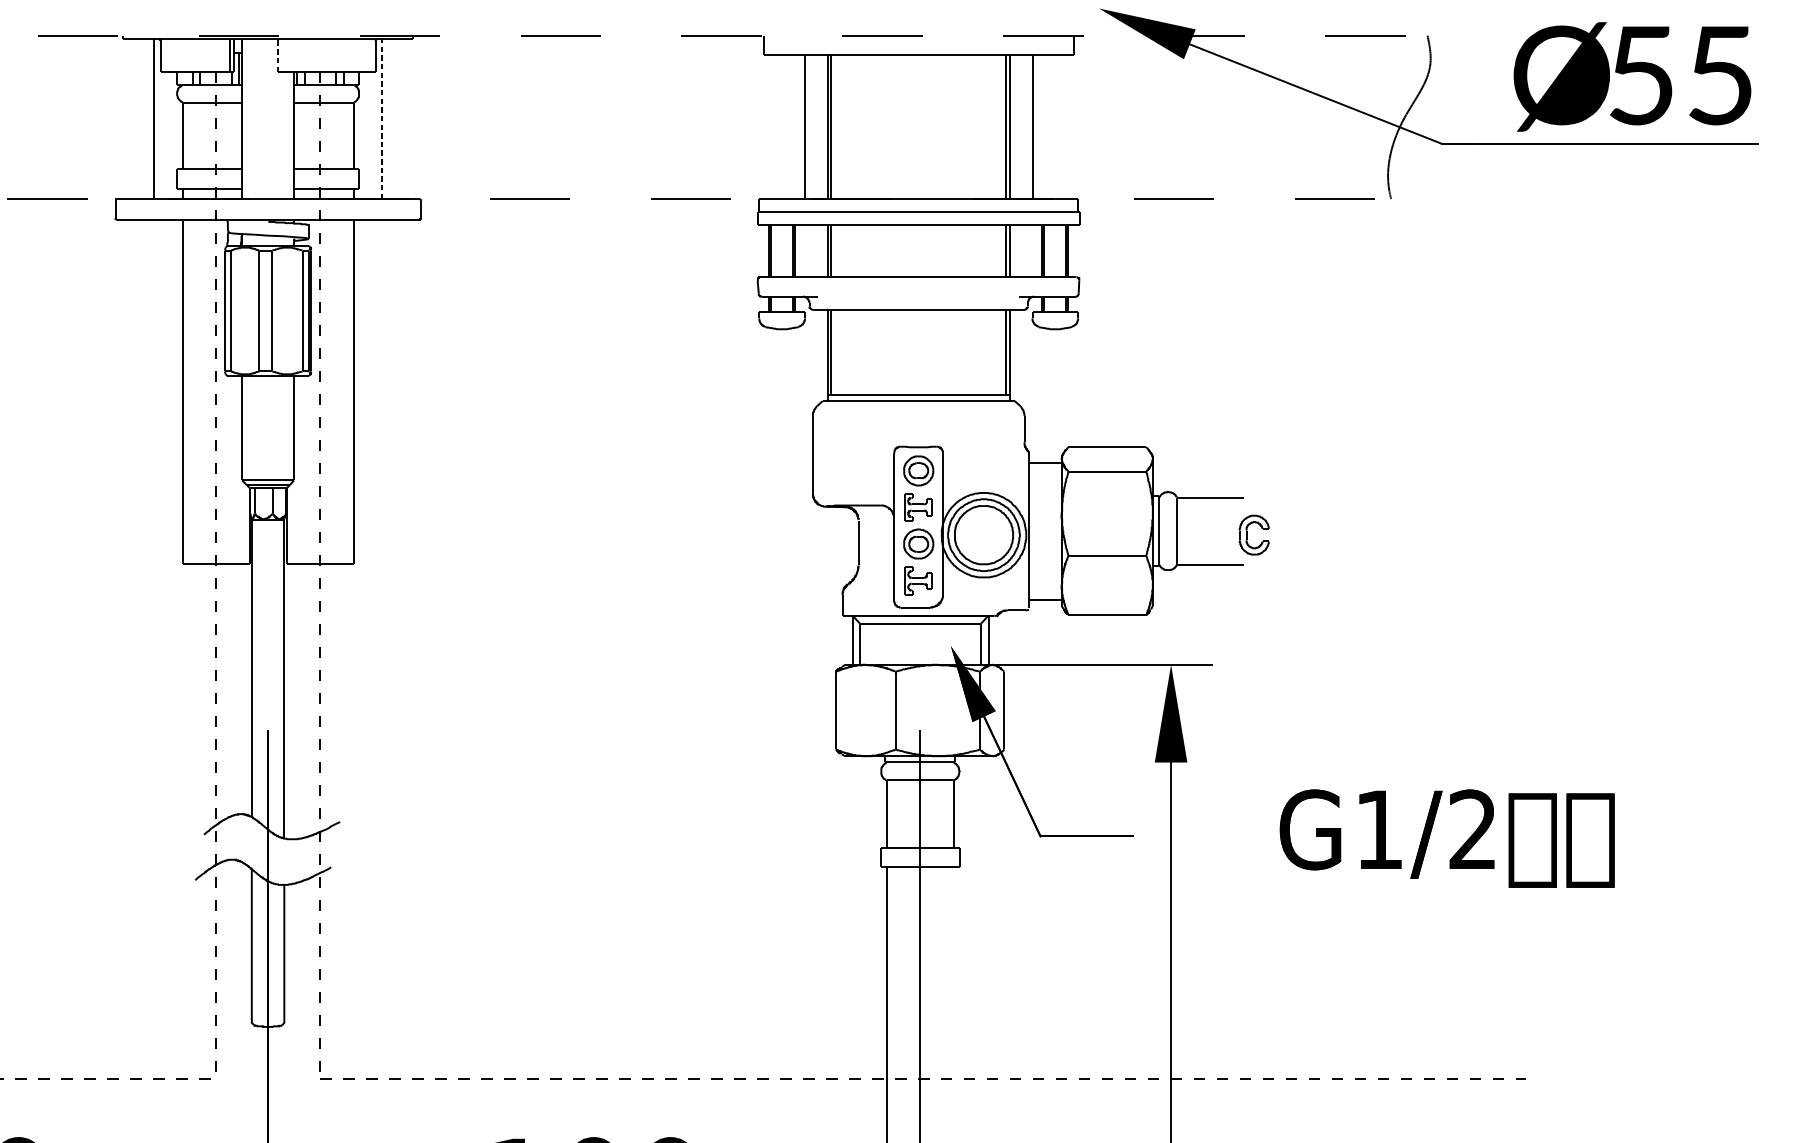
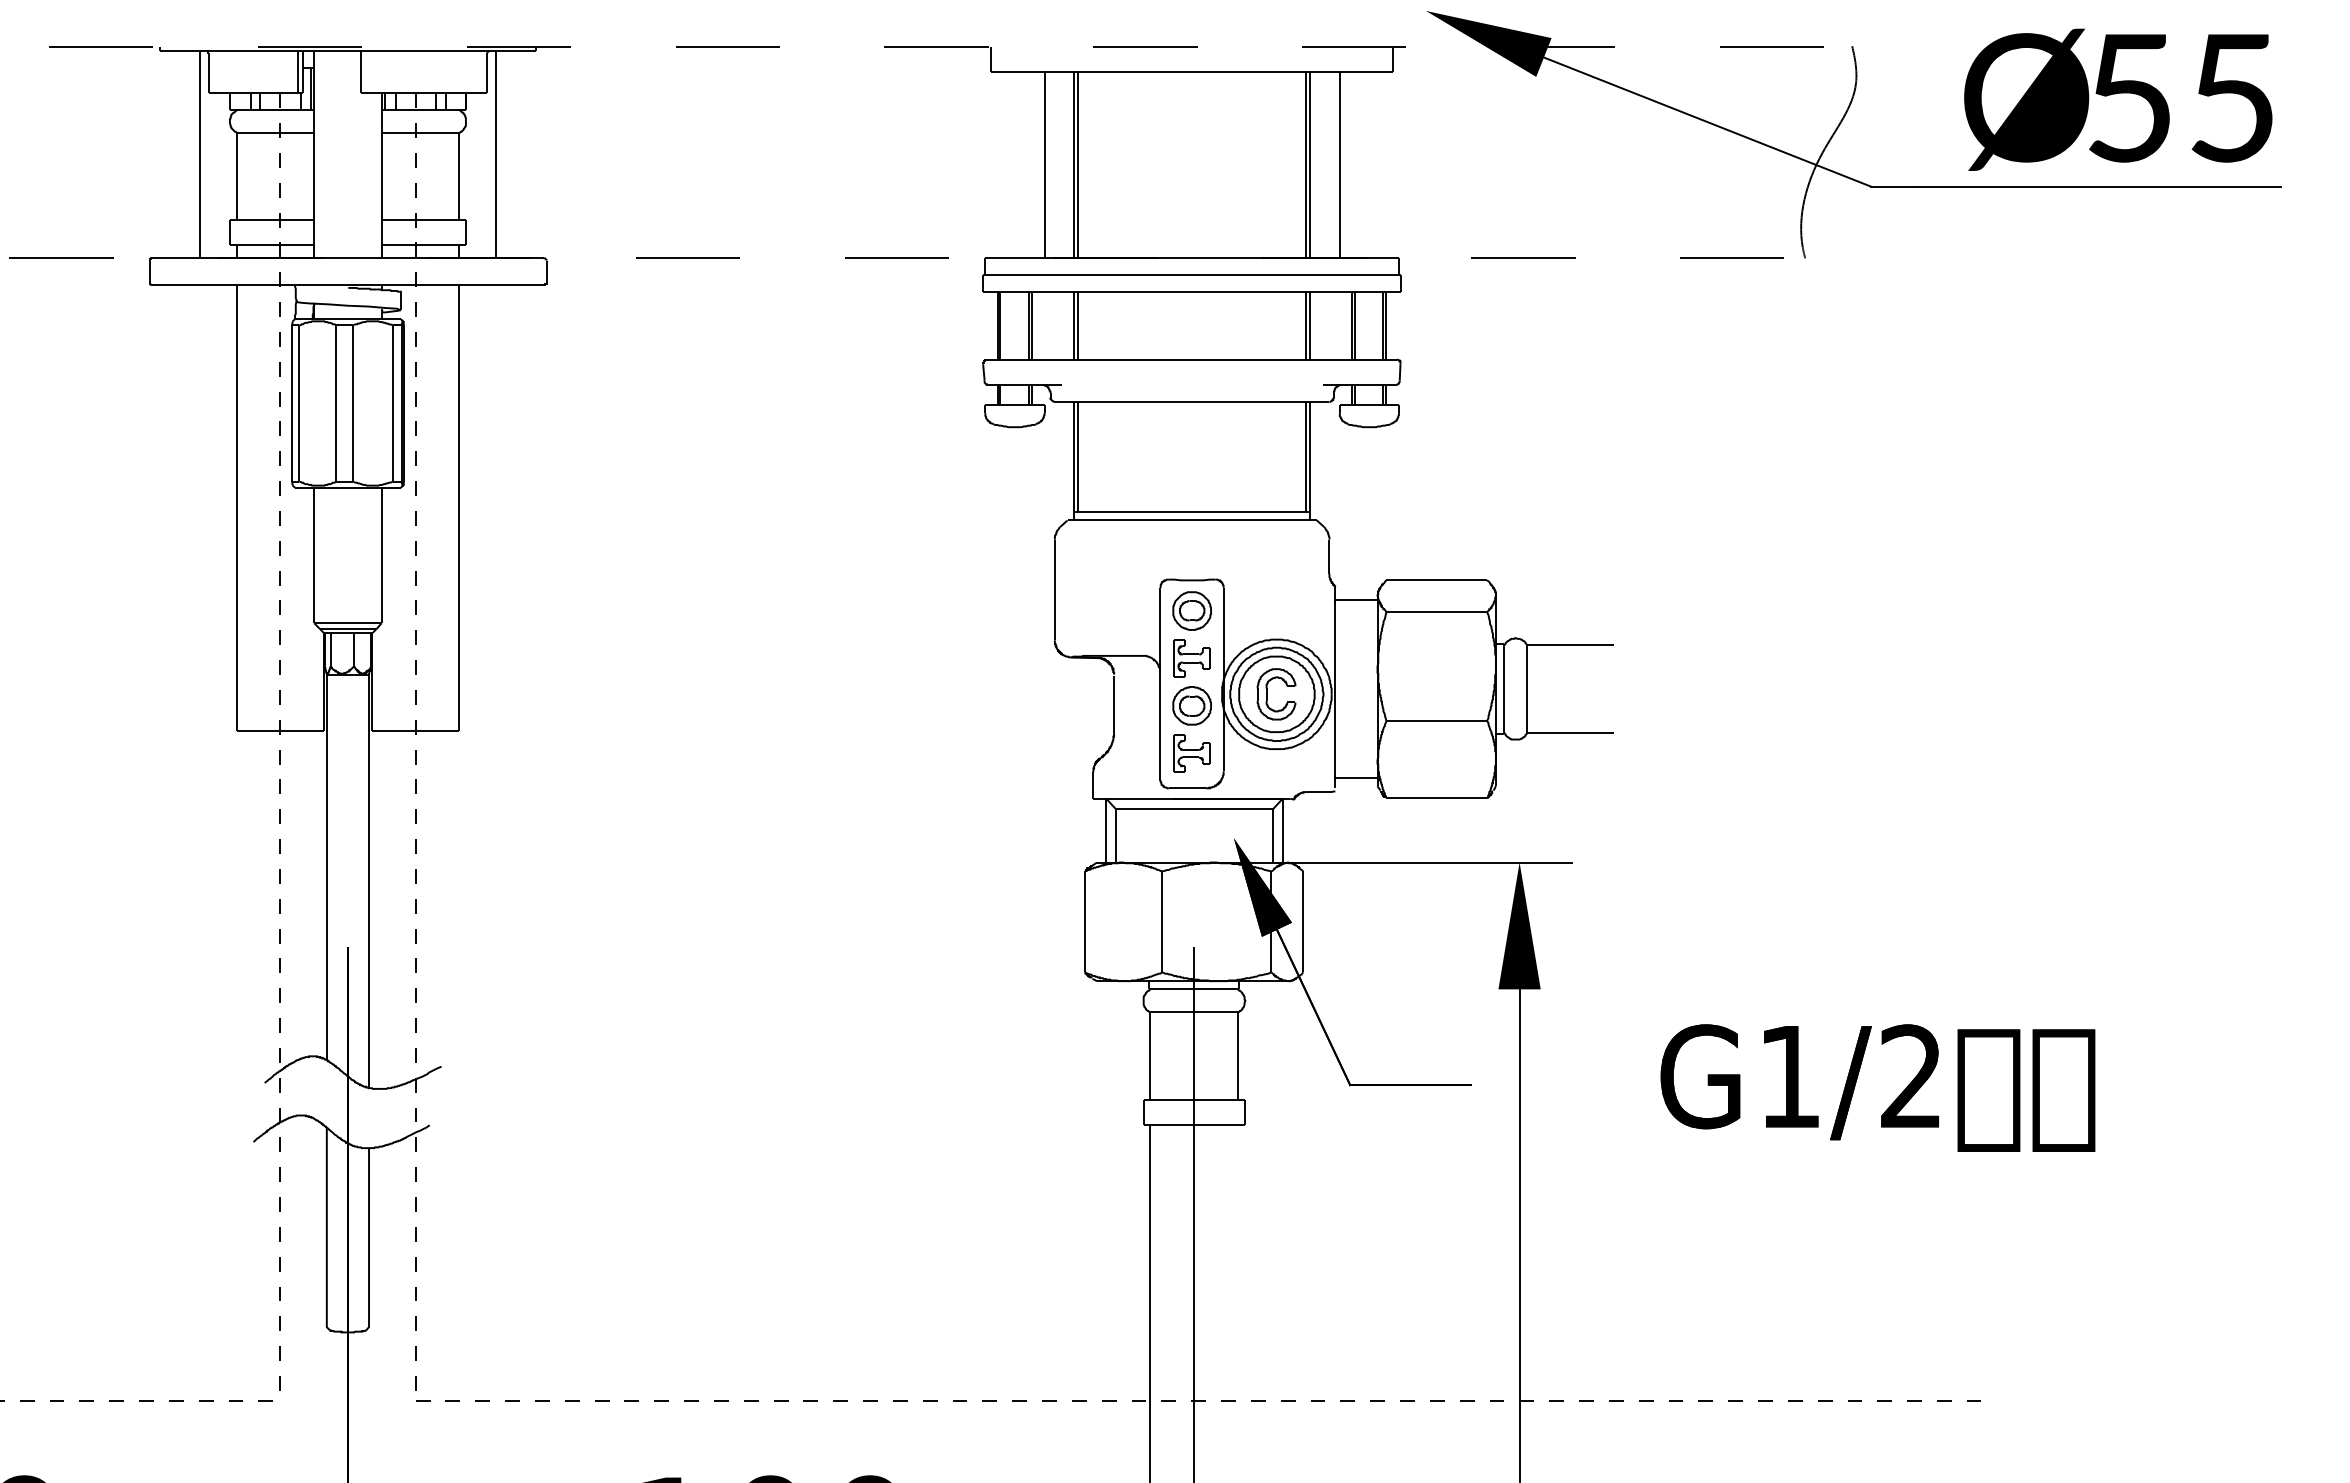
line: (277, 56) -> (360, 73), dashed -> solid
line: (381, 119) -> (495, 154), dashed -> solid
part: (1247, 535) -> (1267, 694), moved

